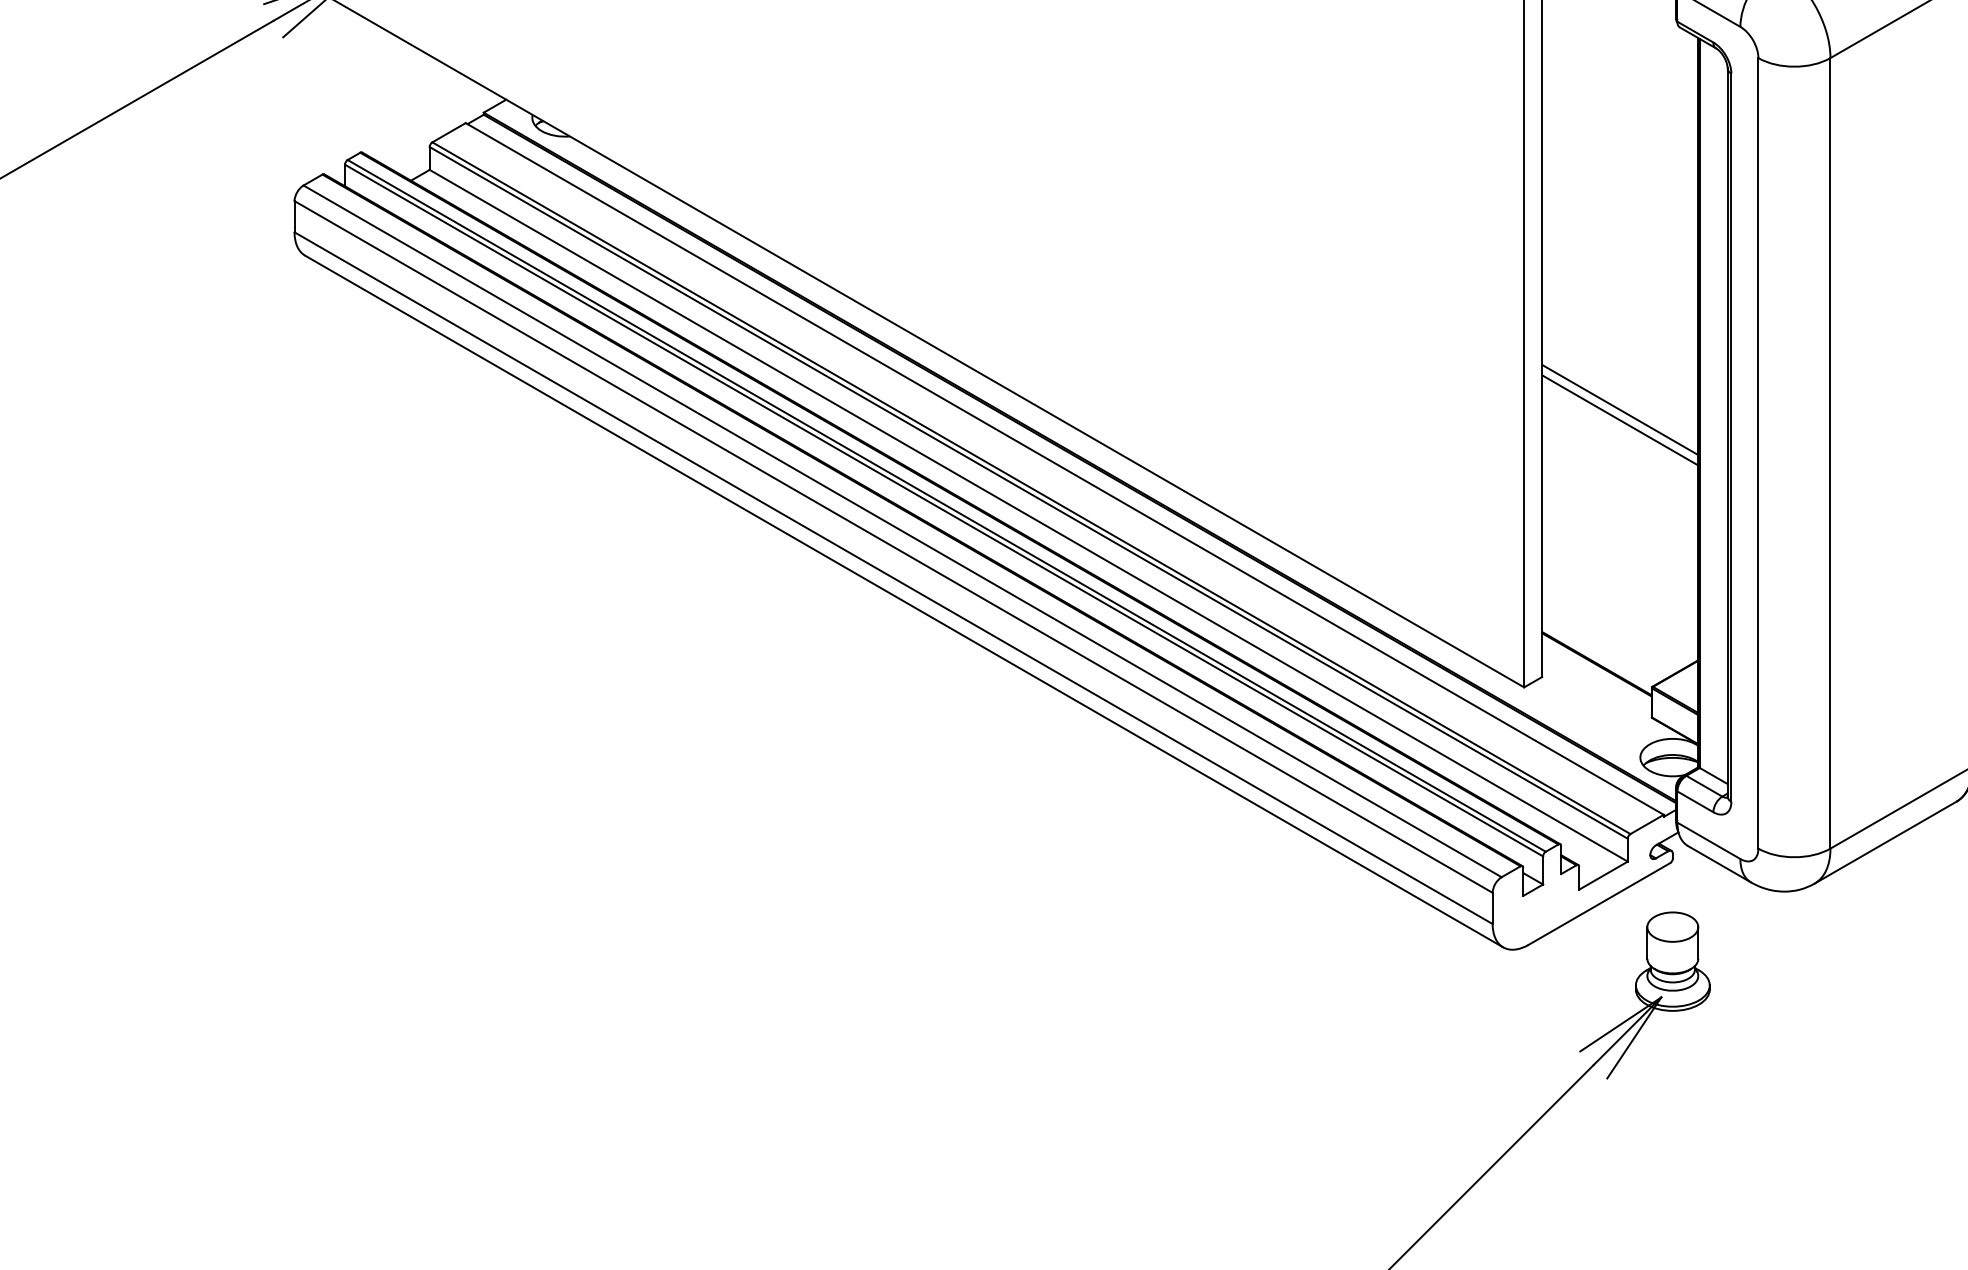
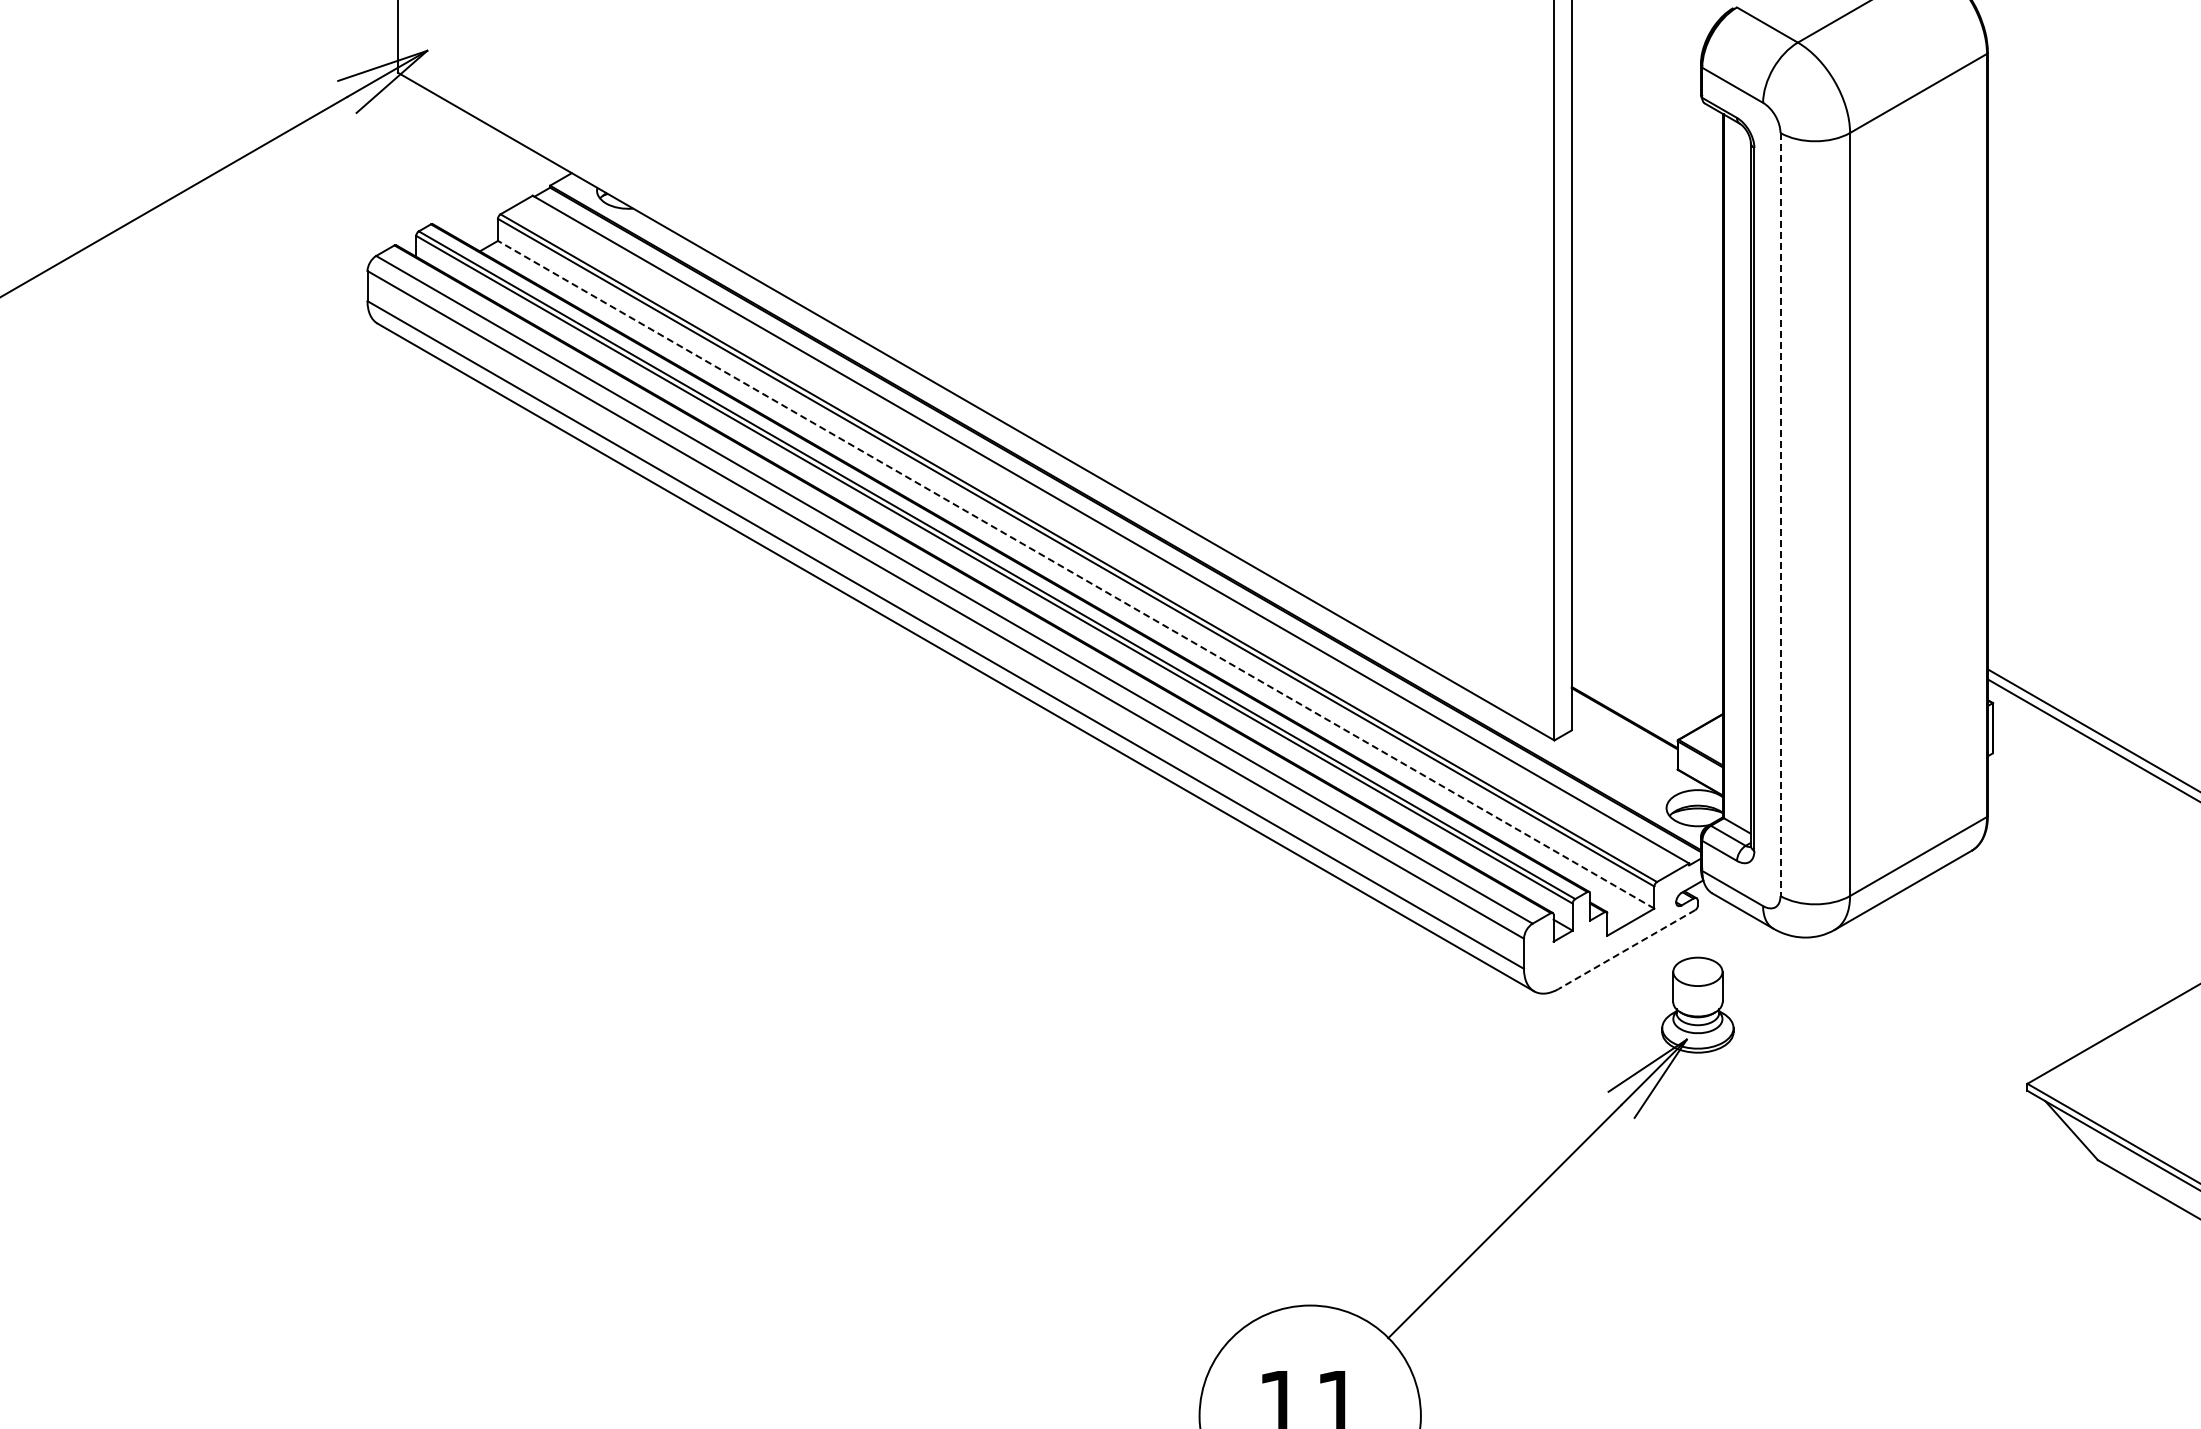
line: (1619, 409) -> (1646, 472), removed
line: (1619, 420) -> (1646, 482), removed
line: (1758, 453) -> (1780, 514), solid -> dashed
line: (1029, 515) -> (1076, 574), solid -> dashed
line: (1599, 903) -> (1627, 949), solid -> dashed

